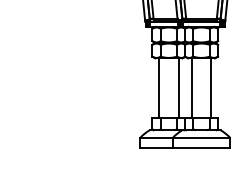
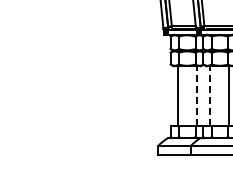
line: (178, 88) -> (196, 96), solid -> dashed
line: (191, 88) -> (209, 96), solid -> dashed

